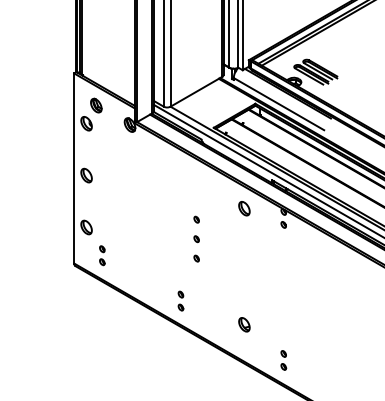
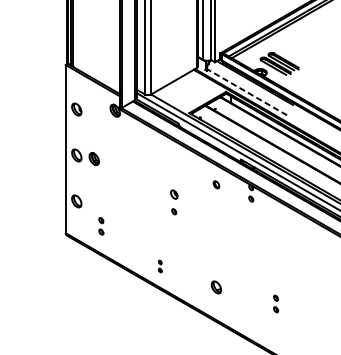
line: (278, 103) -> (246, 91), solid -> dashed
part: (96, 105) -> (94, 158), moved
part: (244, 208) -> (216, 184), size x0.6
part: (196, 219) -> (174, 194), size x1.6
part: (102, 255) -> (101, 226), moved
part: (196, 258) -> (174, 228), removed
part: (180, 300) -> (159, 265), size x0.7
part: (283, 360) -> (275, 304), moved

